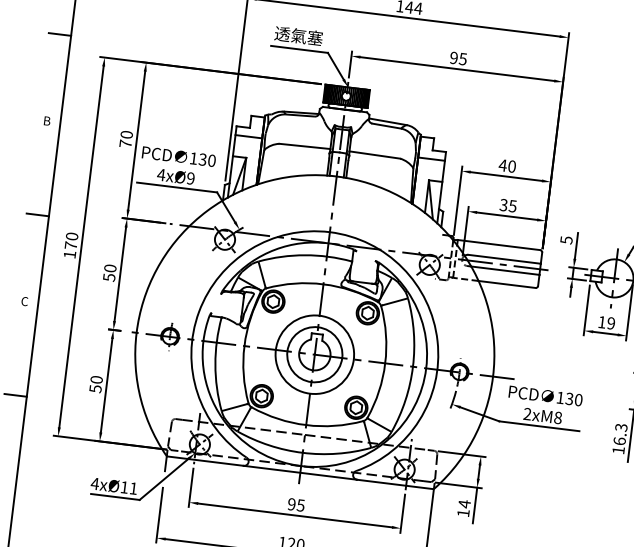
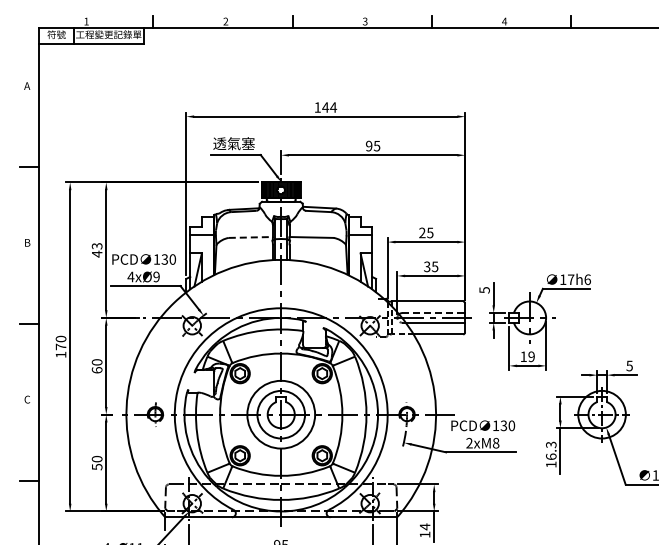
text: (126, 139) -> (97, 250), 70 -> 43
line: (305, 146) -> (251, 237), solid -> dashed
text: (506, 165) -> (425, 232), 40 -> 25
line: (505, 259) -> (434, 313), solid -> dashed
text: (108, 277) -> (96, 370), 50 -> 60

